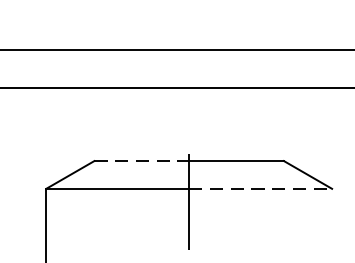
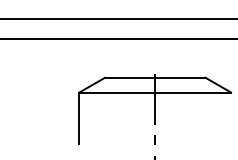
line: (142, 160) -> (130, 77), dashed -> solid
line: (261, 188) -> (193, 92), dashed -> solid

